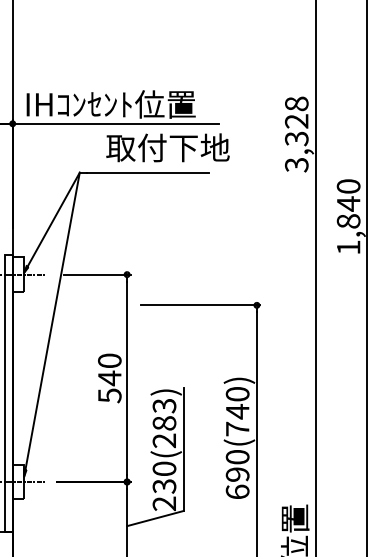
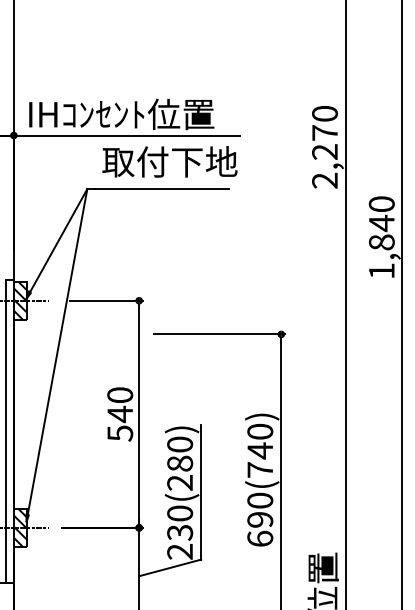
text: (296, 133) -> (324, 146), 3,328 -> 2,270
text: (167, 147) -> (169, 161), moved
hatch: (17, 274) -> (19, 300), added
text: (164, 405) -> (180, 444), 230(283) -> 230(280)
hatch: (17, 481) -> (19, 527), added

